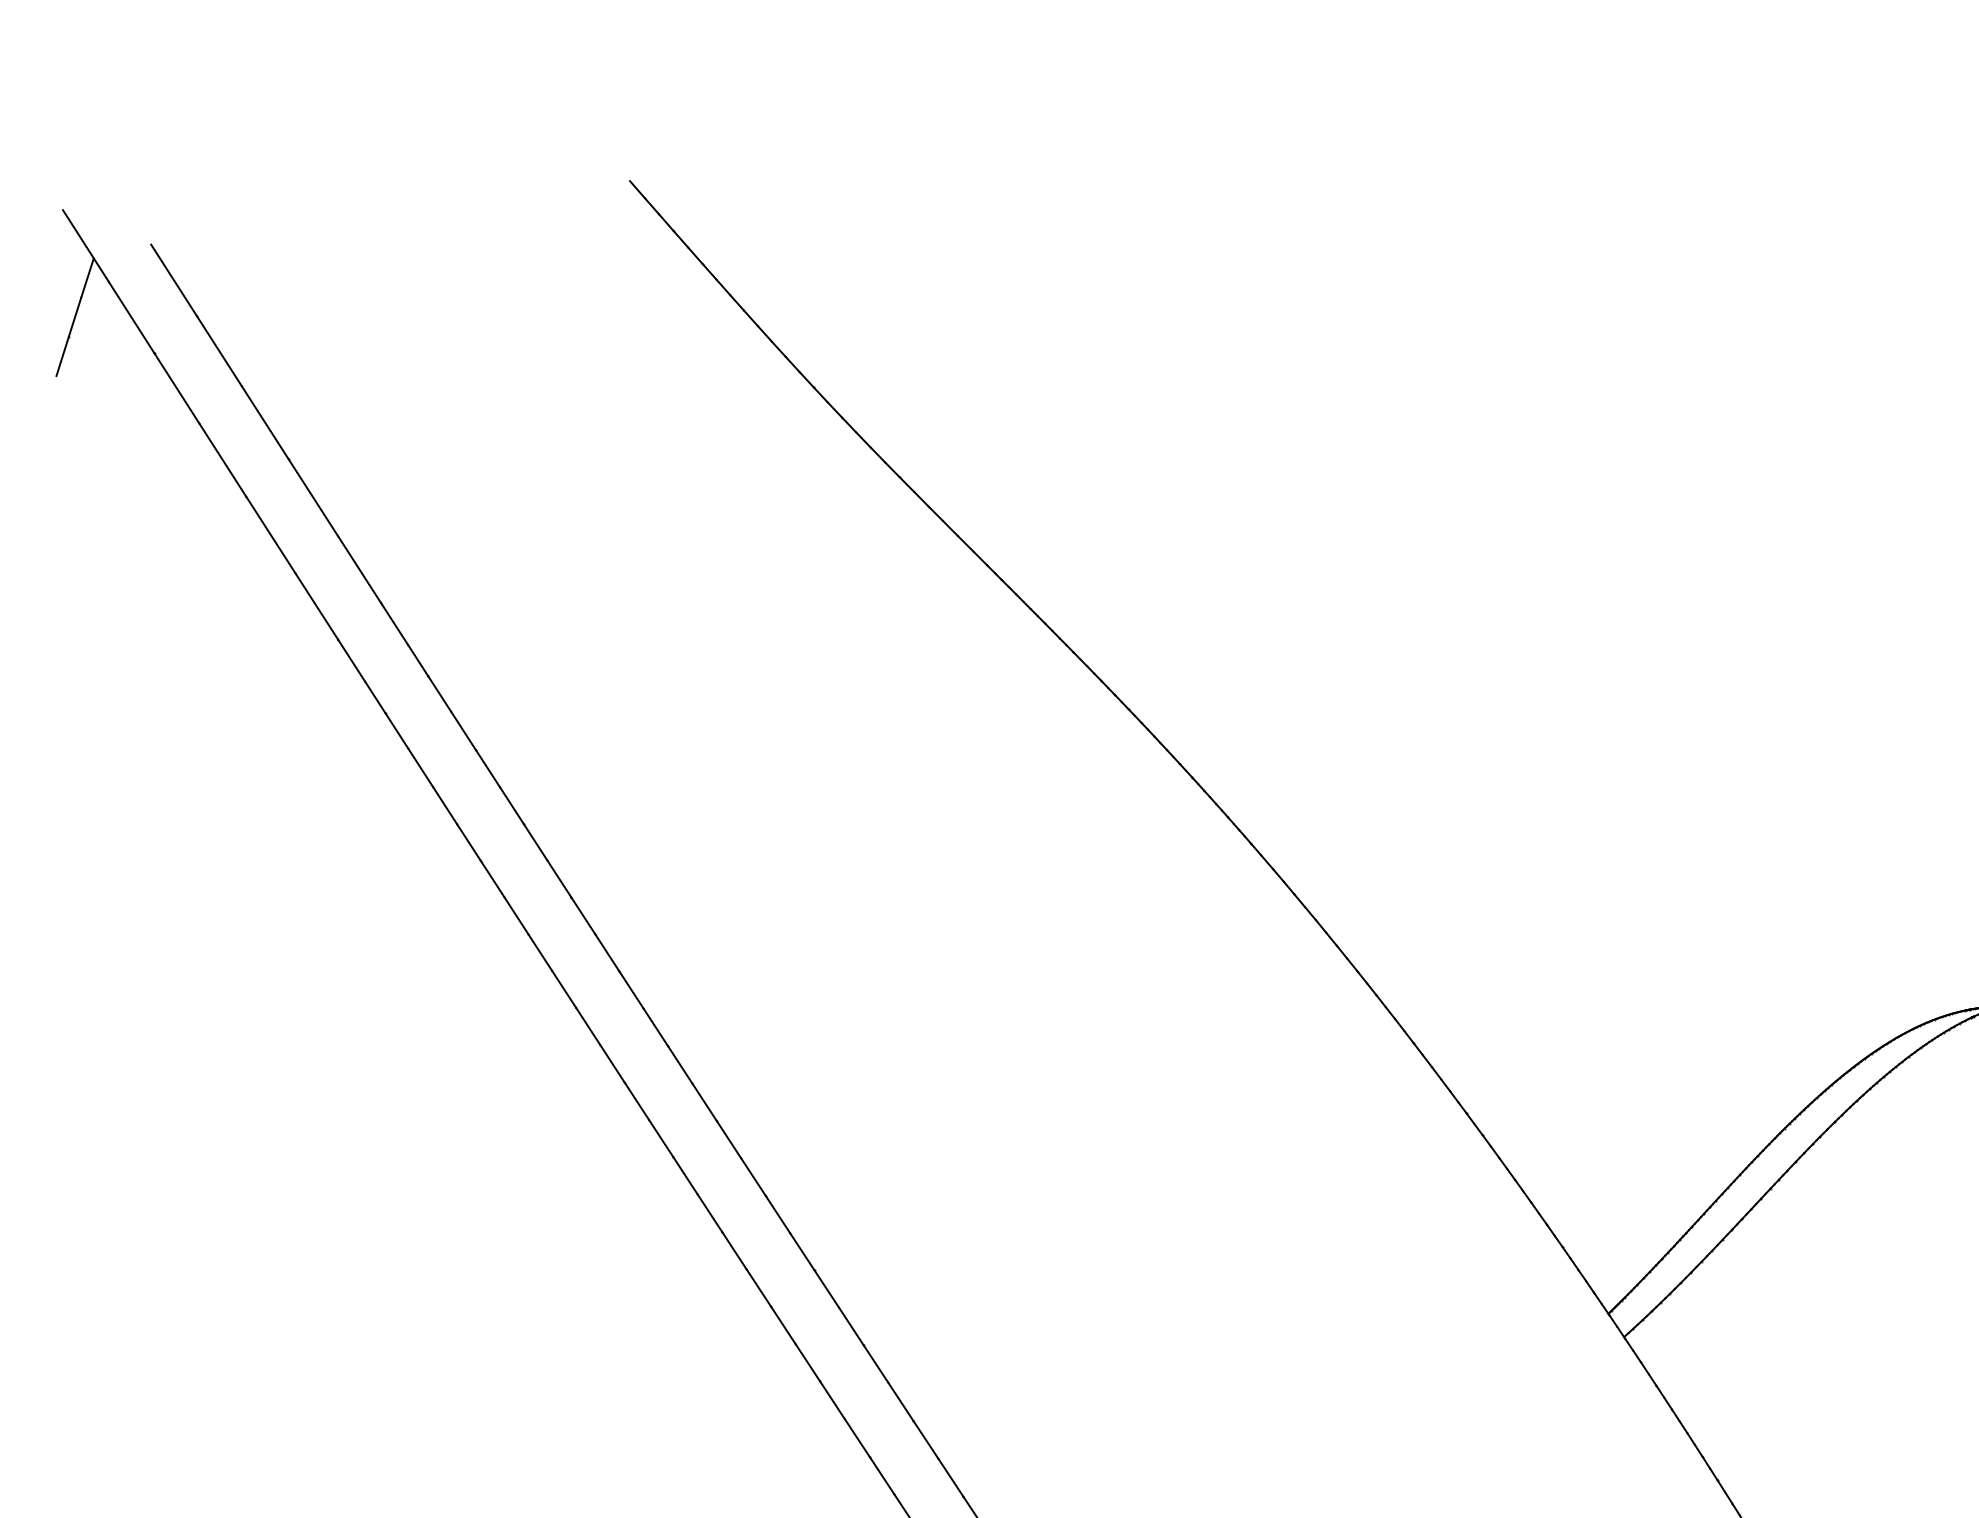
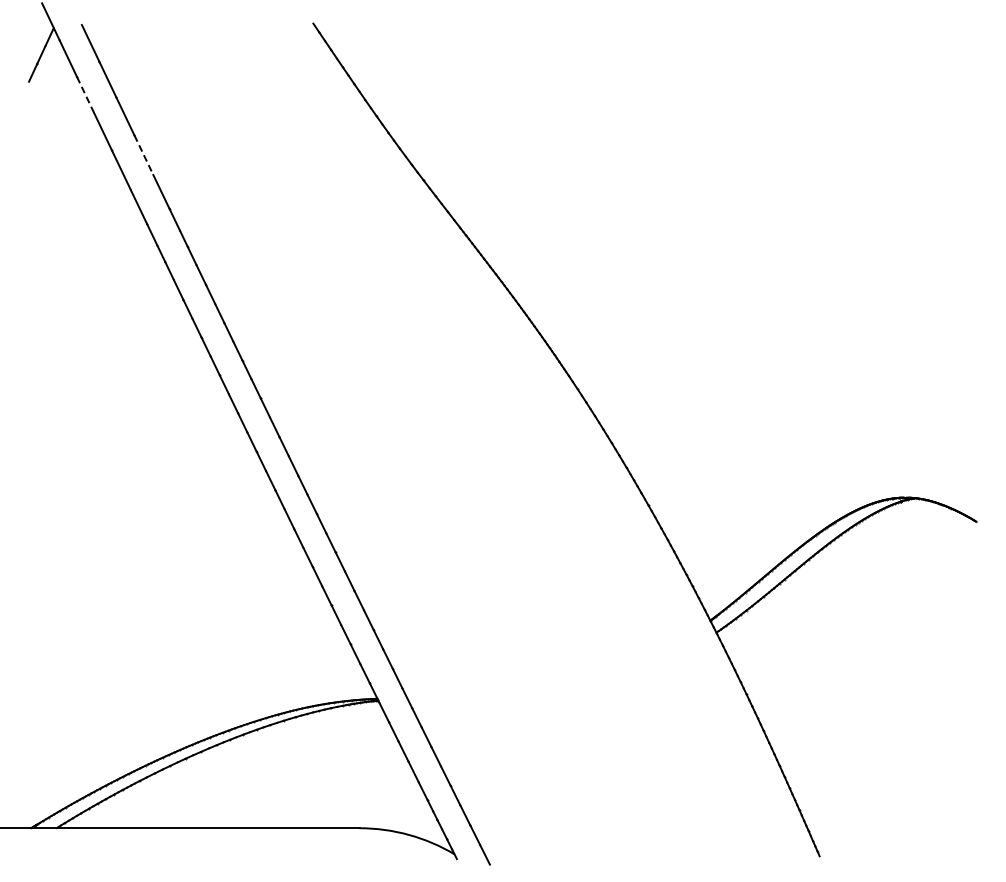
line: (176, 387) -> (85, 94), solid -> dashed
line: (312, 498) -> (143, 155), solid -> dashed

